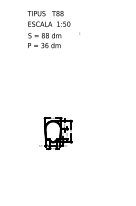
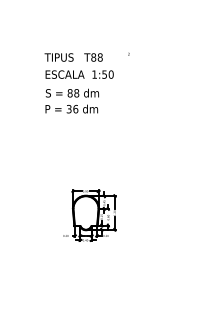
text: (48, 29) -> (78, 83), moved

